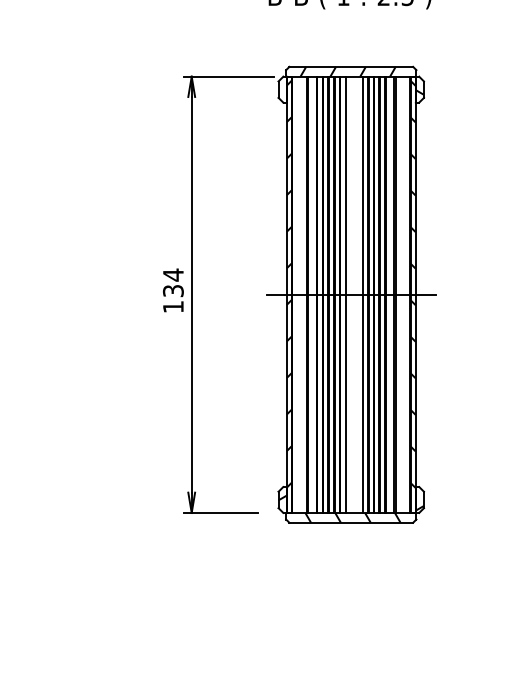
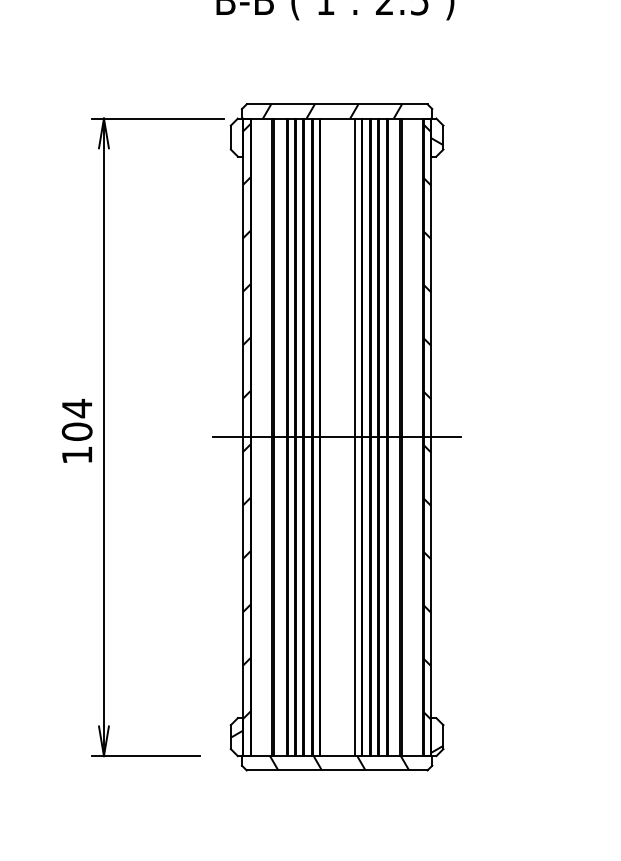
text: (173, 290) -> (77, 431), 134 -> 104
line: (346, 294) -> (330, 436), removed

